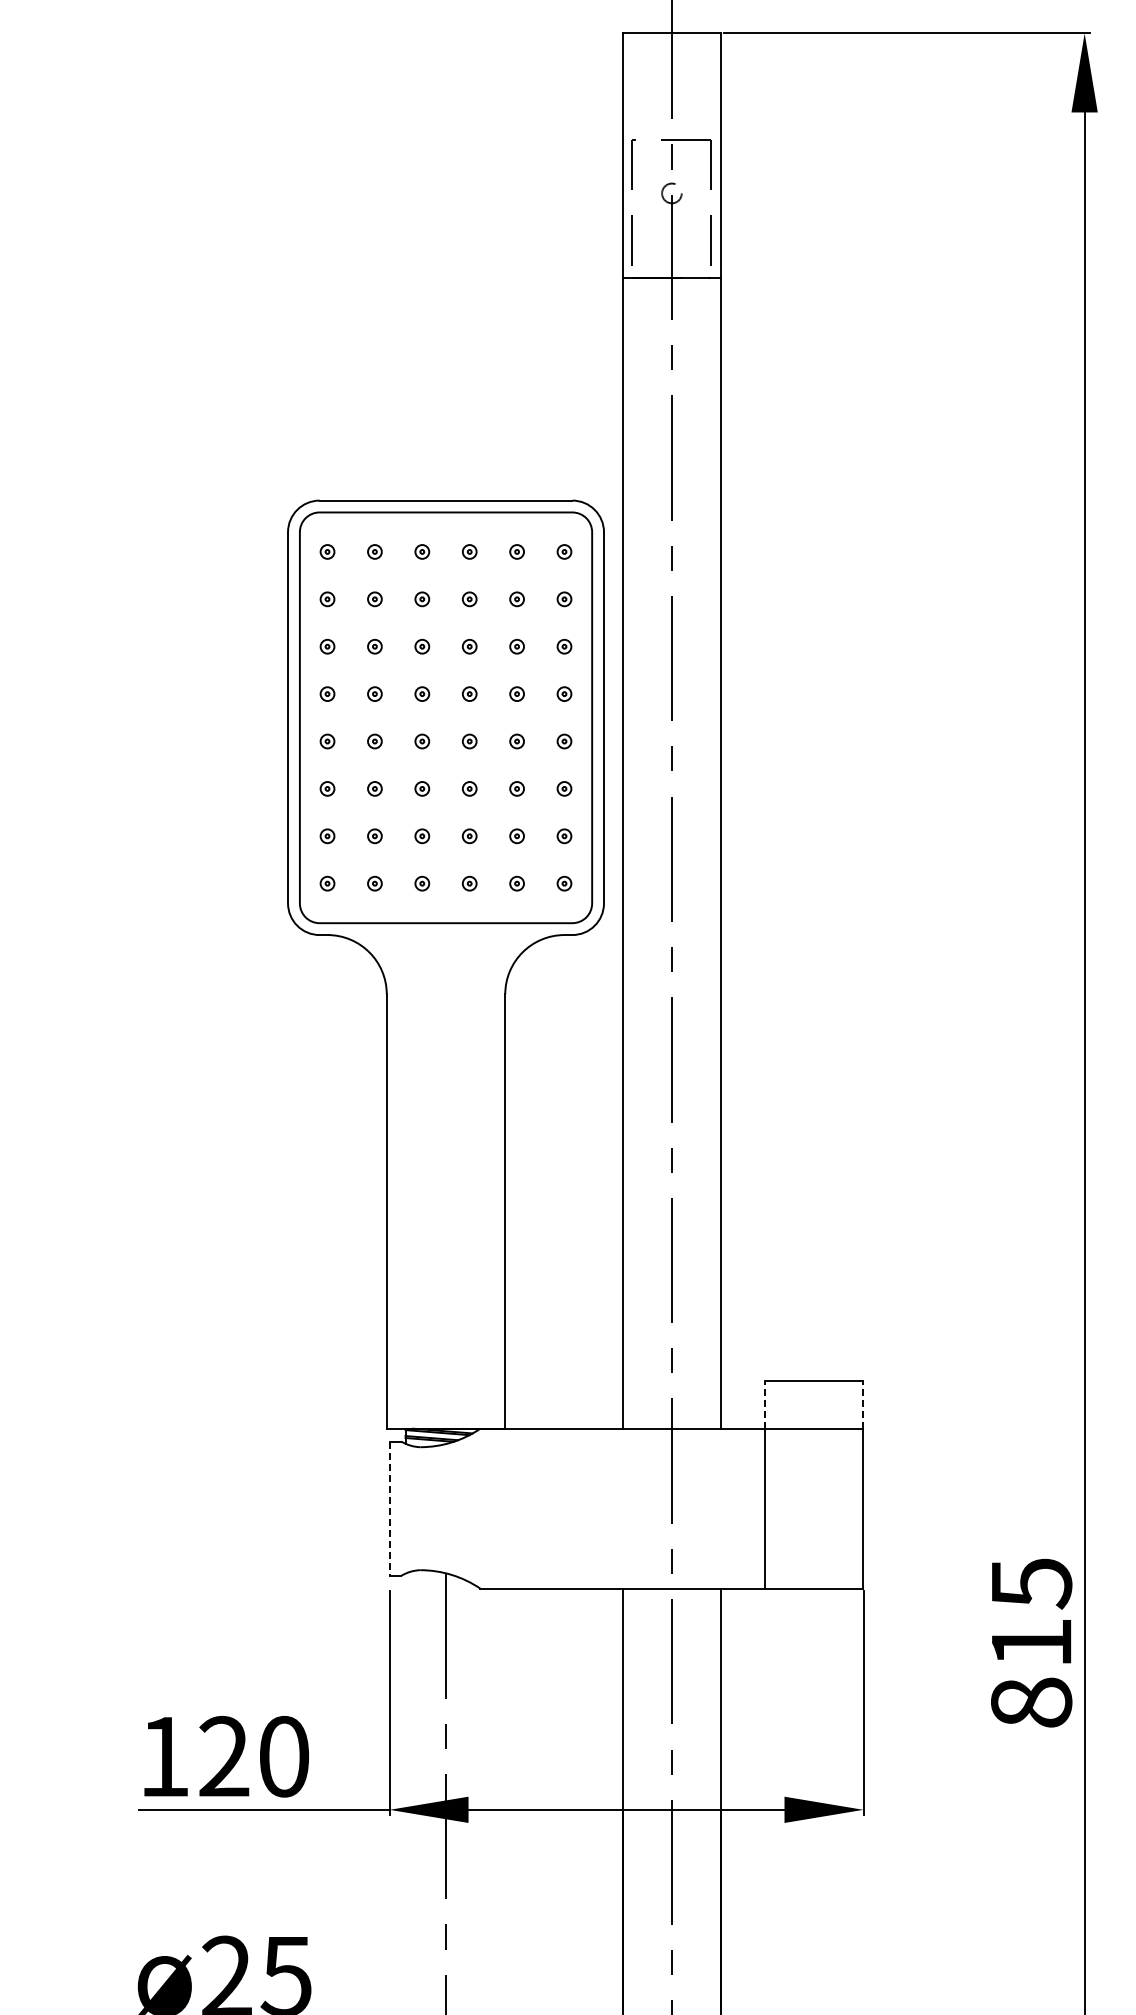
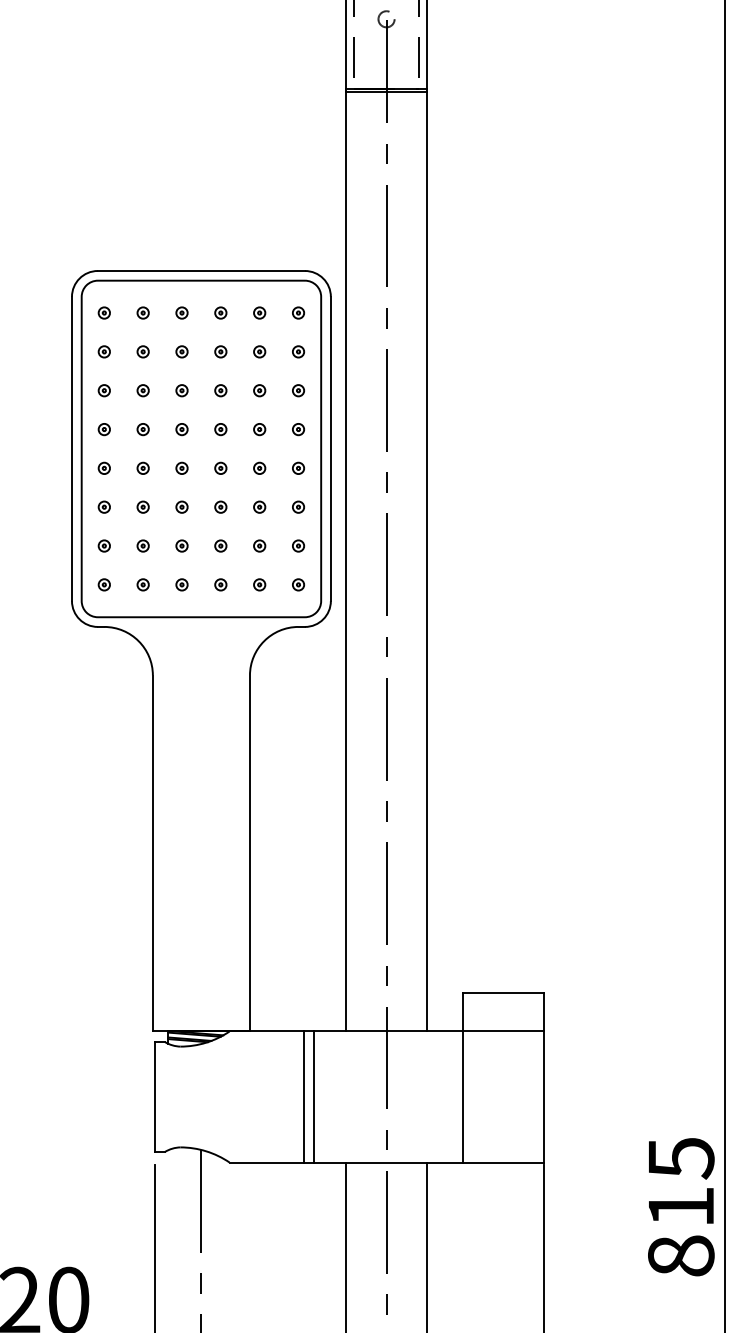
line: (671, 282) -> (386, 92), added
line: (764, 1405) -> (462, 1012), dashed -> solid
line: (863, 1405) -> (543, 1012), dashed -> solid
line: (571, 1508) -> (304, 1096), added
line: (583, 1508) -> (314, 1096), added
line: (389, 1509) -> (155, 1097), dashed -> solid

